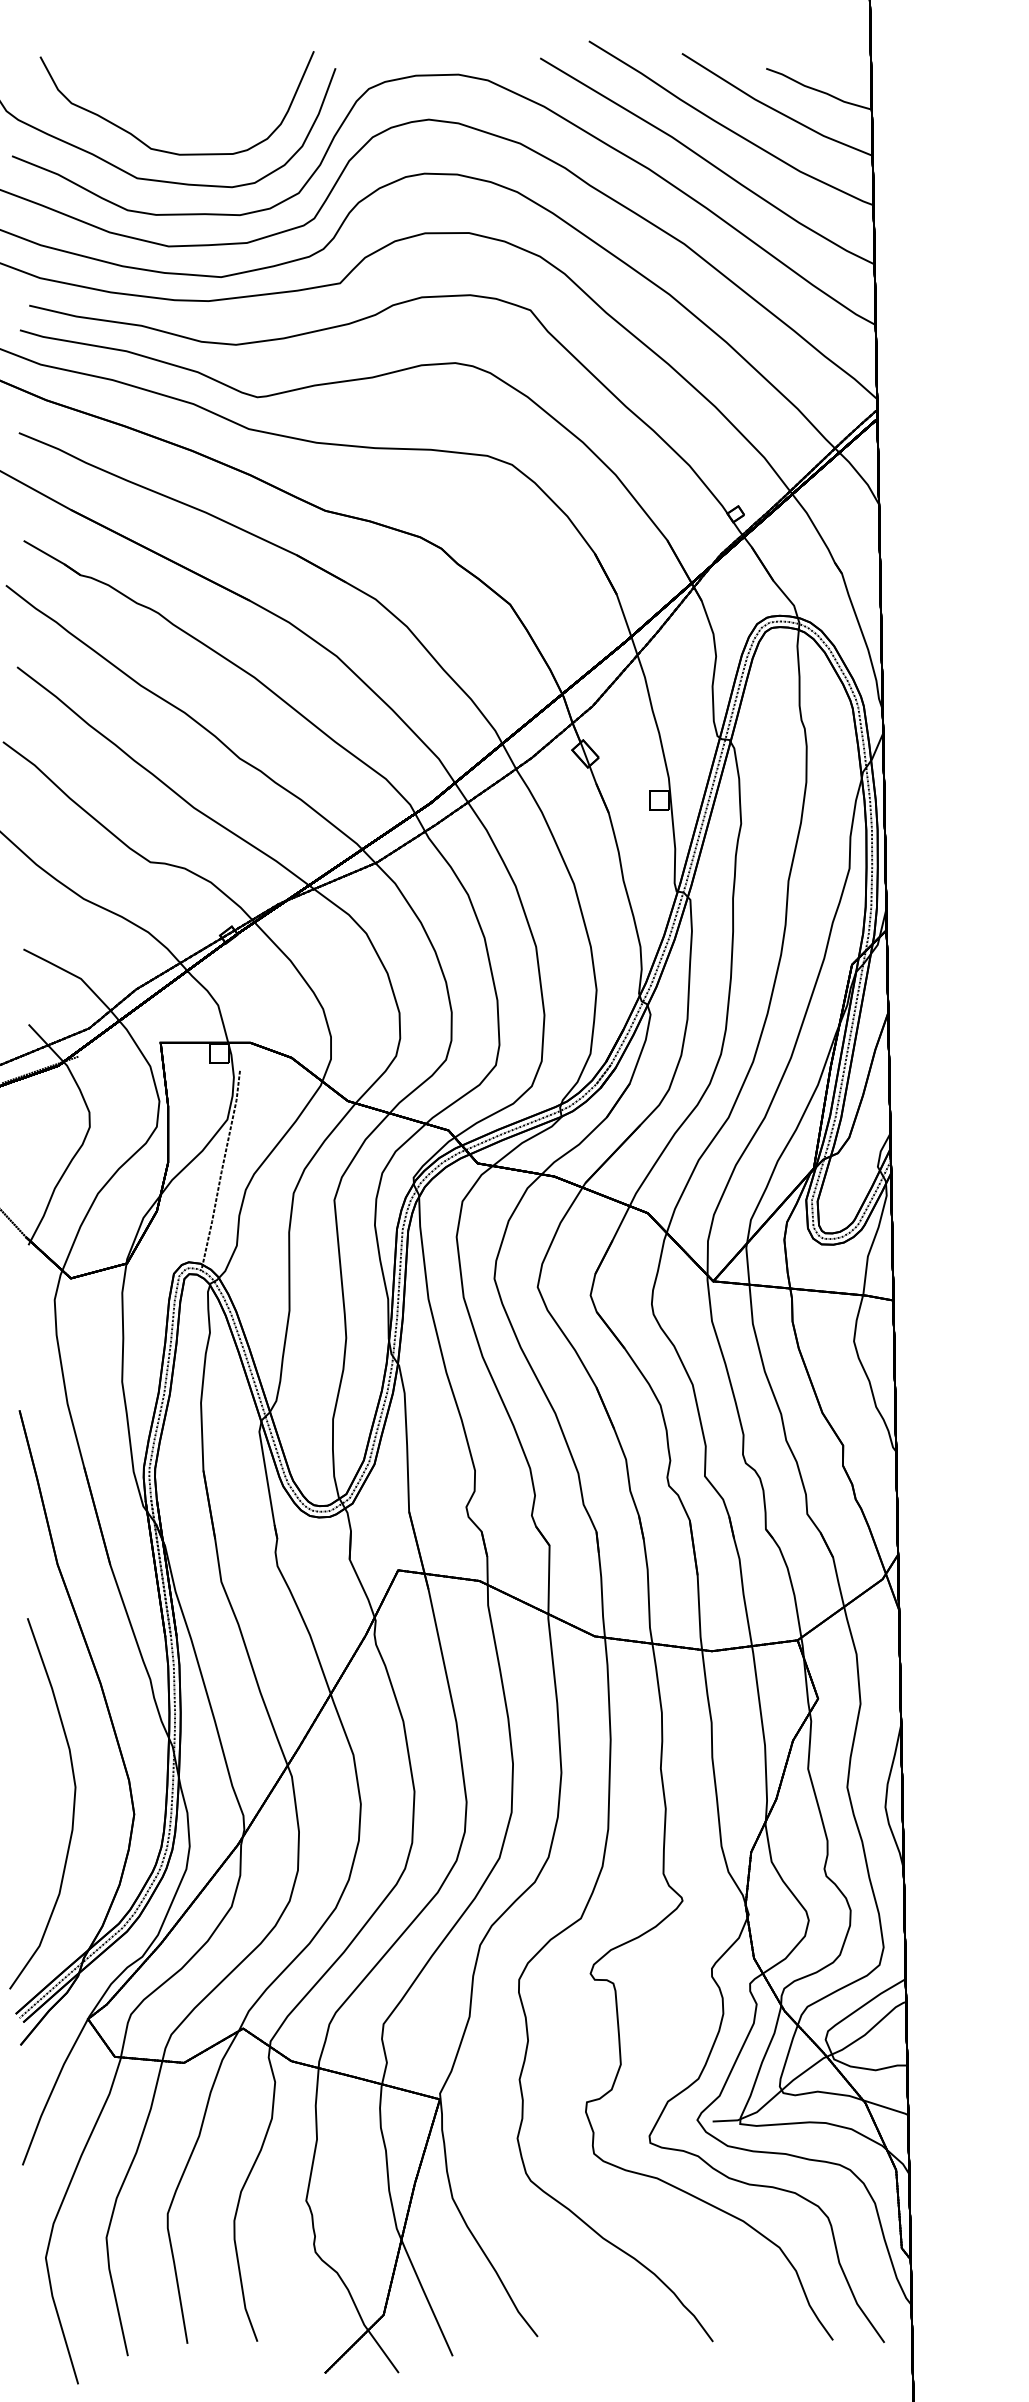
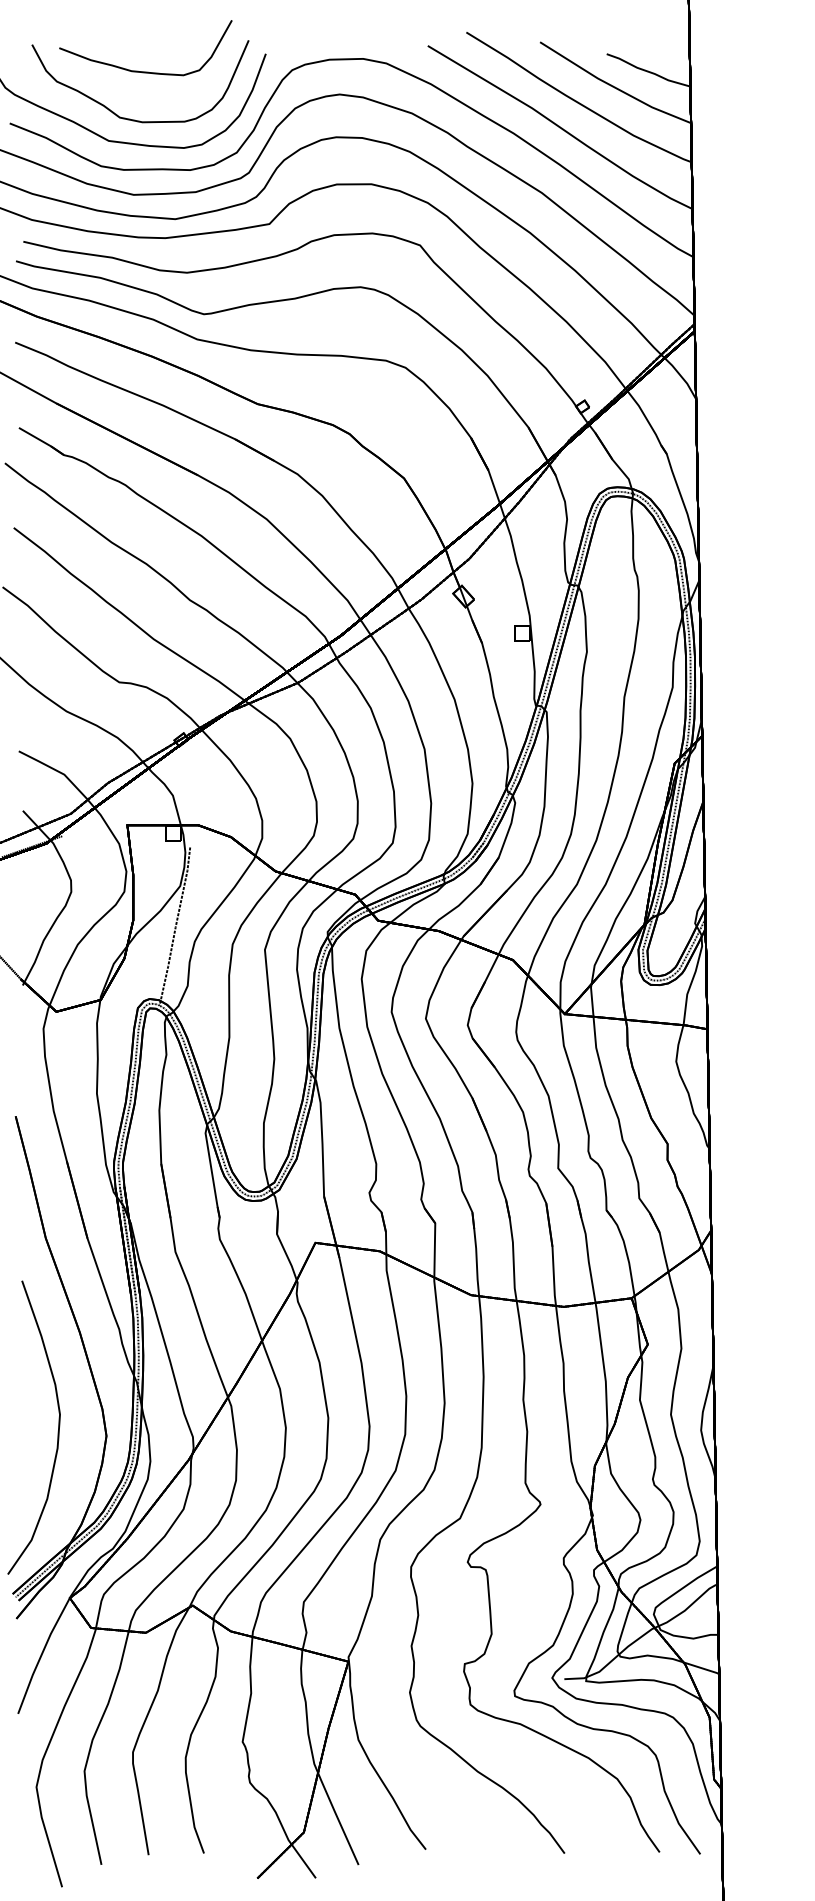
curve: (182, 90) -> (144, 71), added

